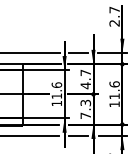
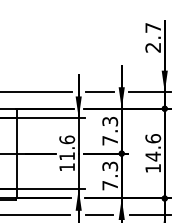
text: (85, 79) -> (109, 131), 4.7 -> 7.3
text: (114, 96) -> (153, 156), 11.6 -> 14.6

